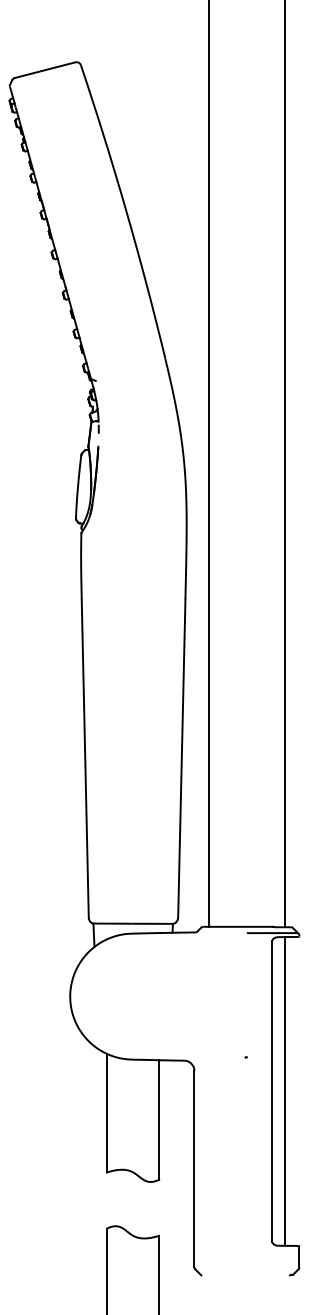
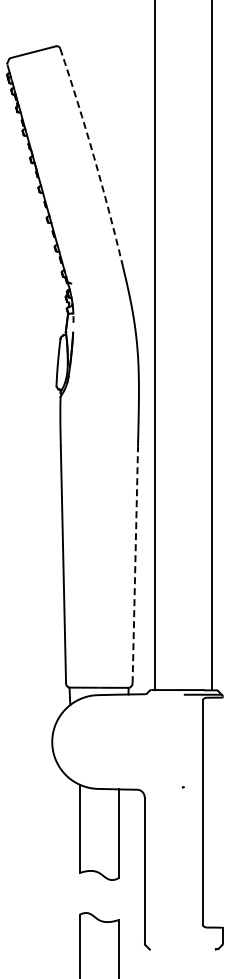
arc: (126, 211) -> (94, 157), solid -> dashed
line: (182, 758) -> (135, 564), solid -> dashed
line: (285, 1091) -> (212, 812), removed

